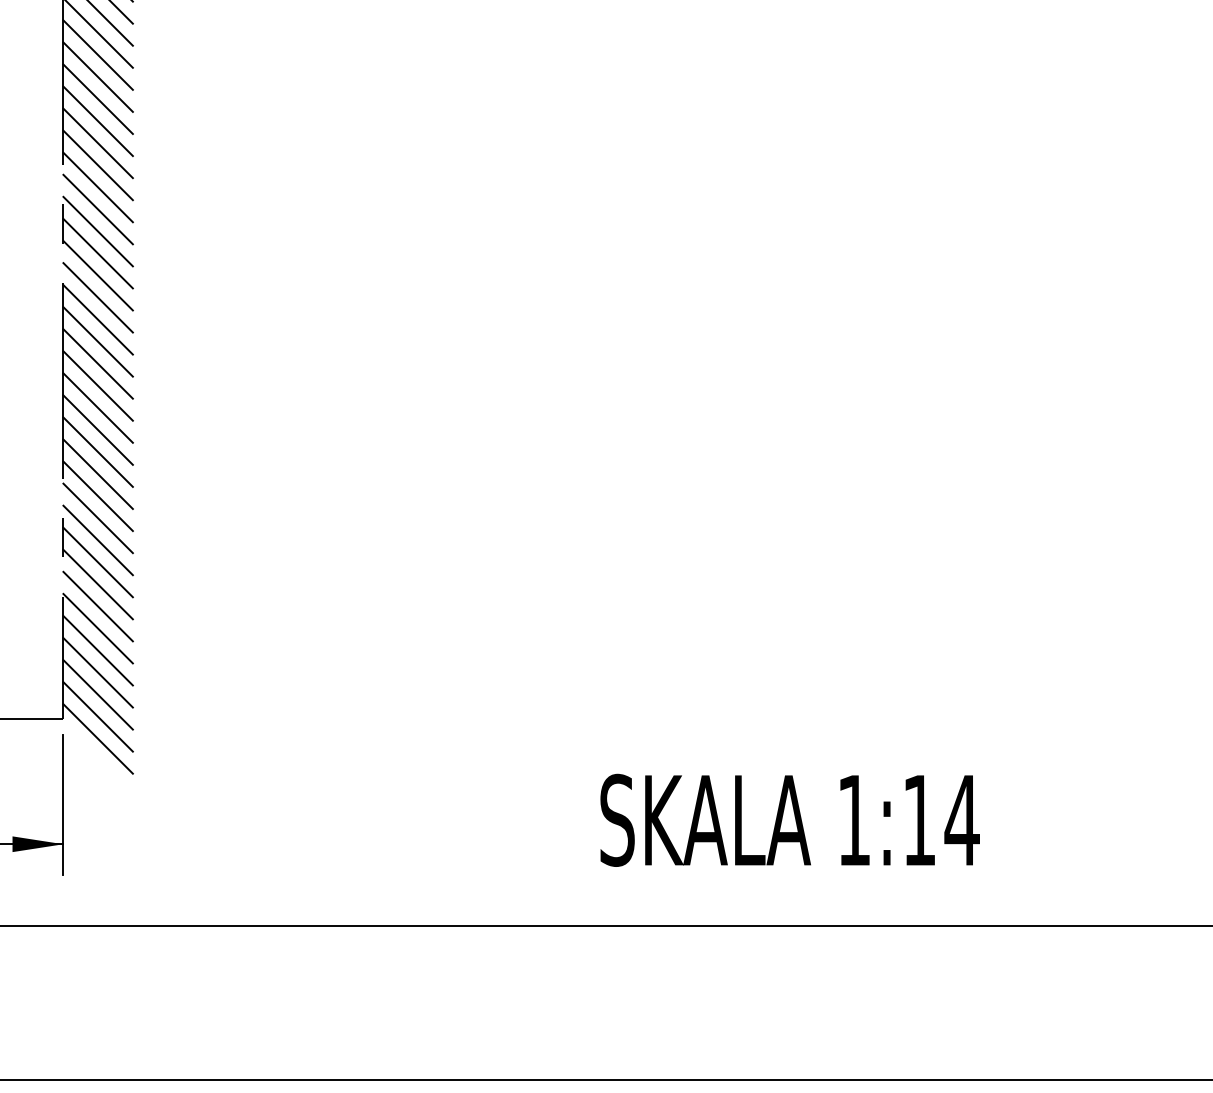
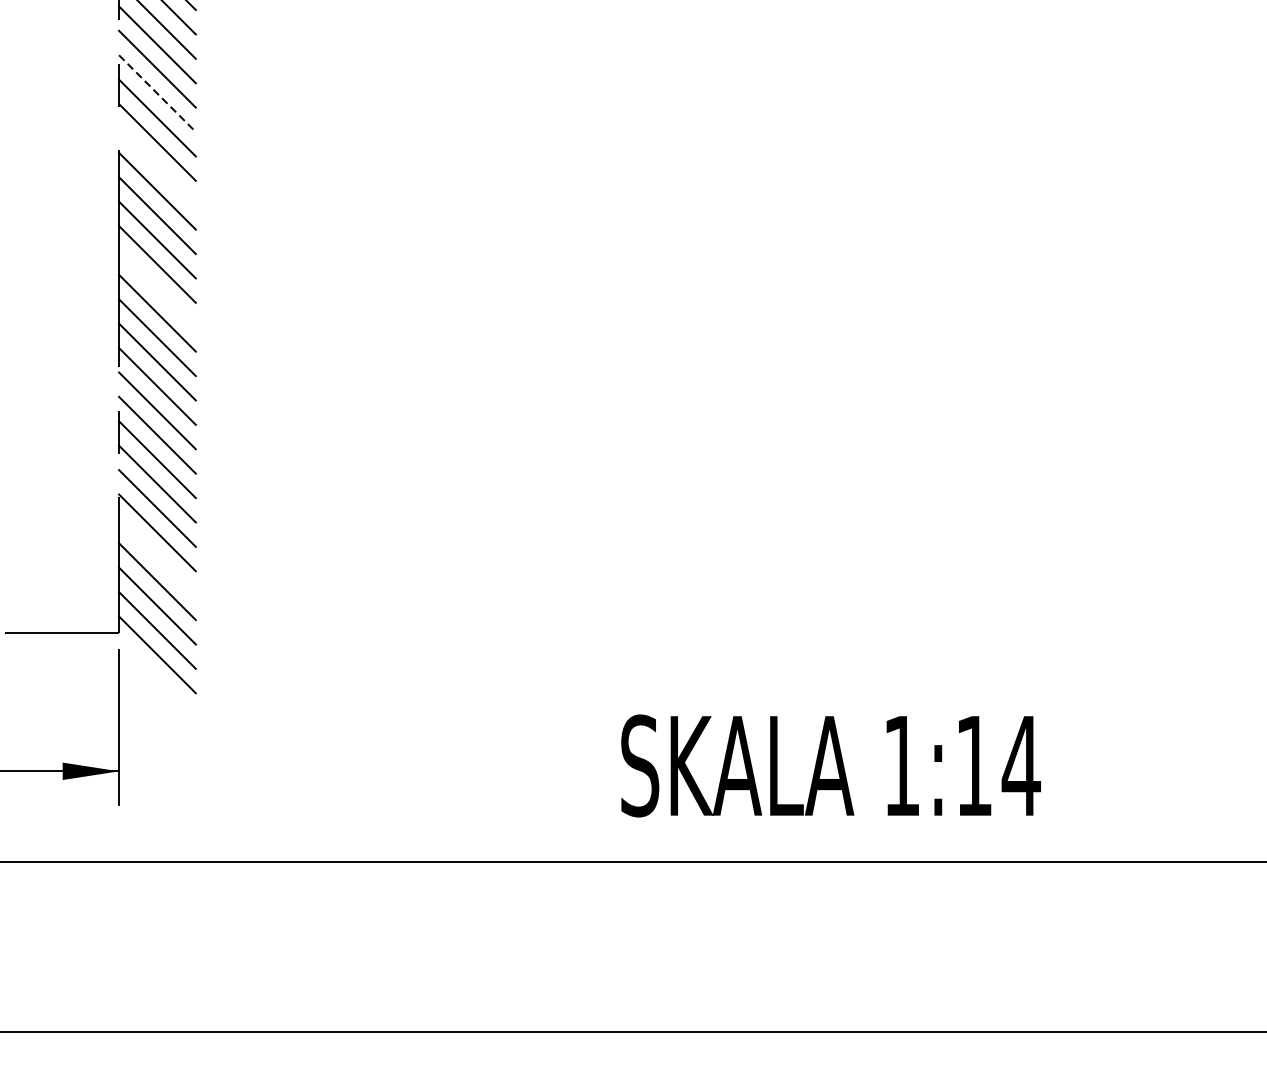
line: (98, 231) -> (157, 93), solid -> dashed
line: (97, 297) -> (156, 166), removed
line: (97, 407) -> (156, 288), removed
line: (97, 650) -> (156, 556), removed
text: (789, 819) -> (830, 764), moved

